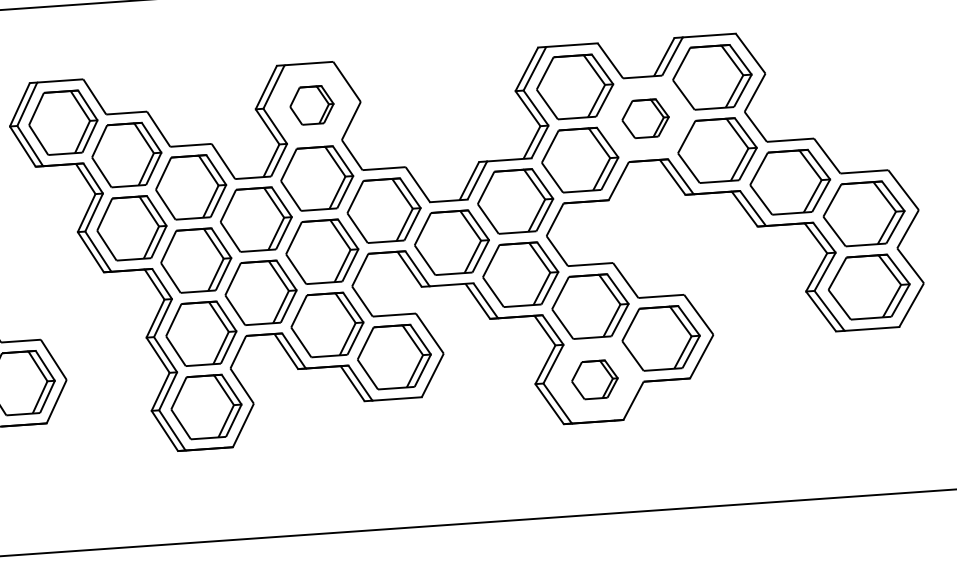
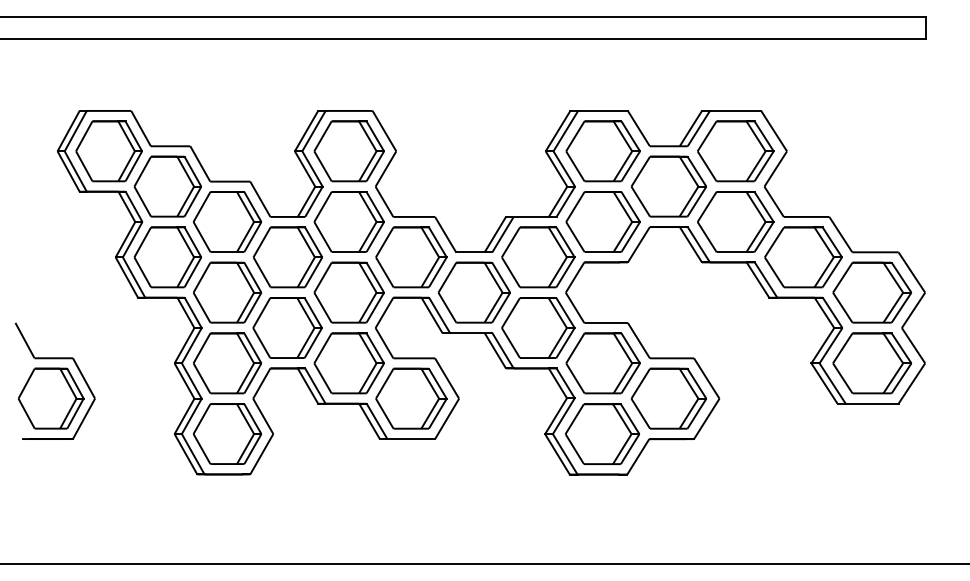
part: (311, 105) -> (348, 151), size x1.67
part: (645, 118) -> (668, 186), size x1.67
part: (594, 379) -> (602, 433), size x1.67

